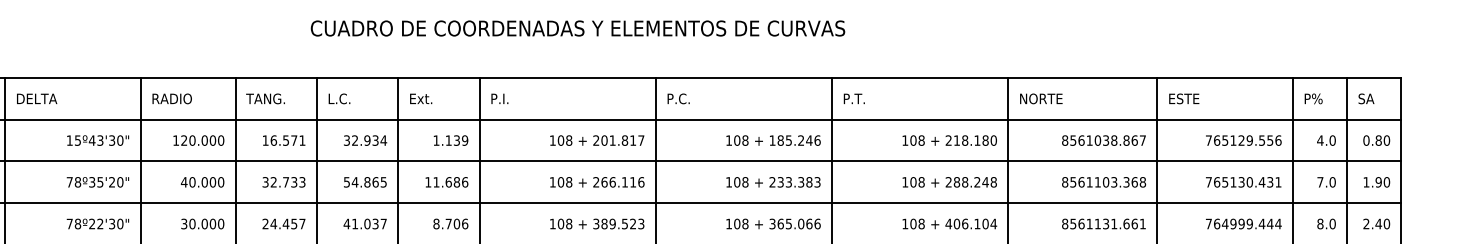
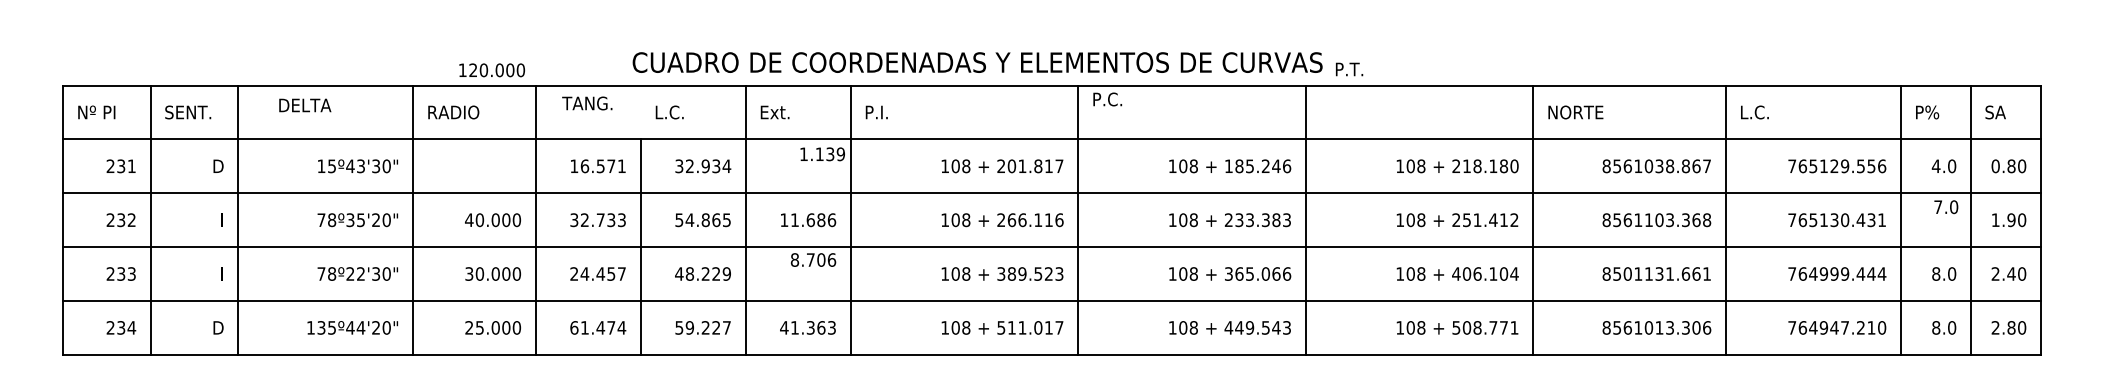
text: (577, 28) -> (977, 62), moved
text: (37, 98) -> (305, 105), moved
text: (265, 98) -> (587, 103), moved
line: (316, 98) -> (640, 112), removed
text: (678, 98) -> (1107, 99), moved
text: (854, 98) -> (1349, 69), moved
text: (1184, 98) -> (1760, 112), ESTE -> L.C.
text: (198, 140) -> (491, 70), moved
text: (450, 140) -> (822, 154), moved
text: (975, 182) -> (1490, 220), 288.248 -> 251.412
text: (1326, 182) -> (1946, 207), moved
text: (368, 223) -> (707, 273), 41.037 -> 48.229
text: (450, 223) -> (813, 259), moved
text: (1081, 223) -> (1627, 273), 8561131.661 -> 8501131.661

